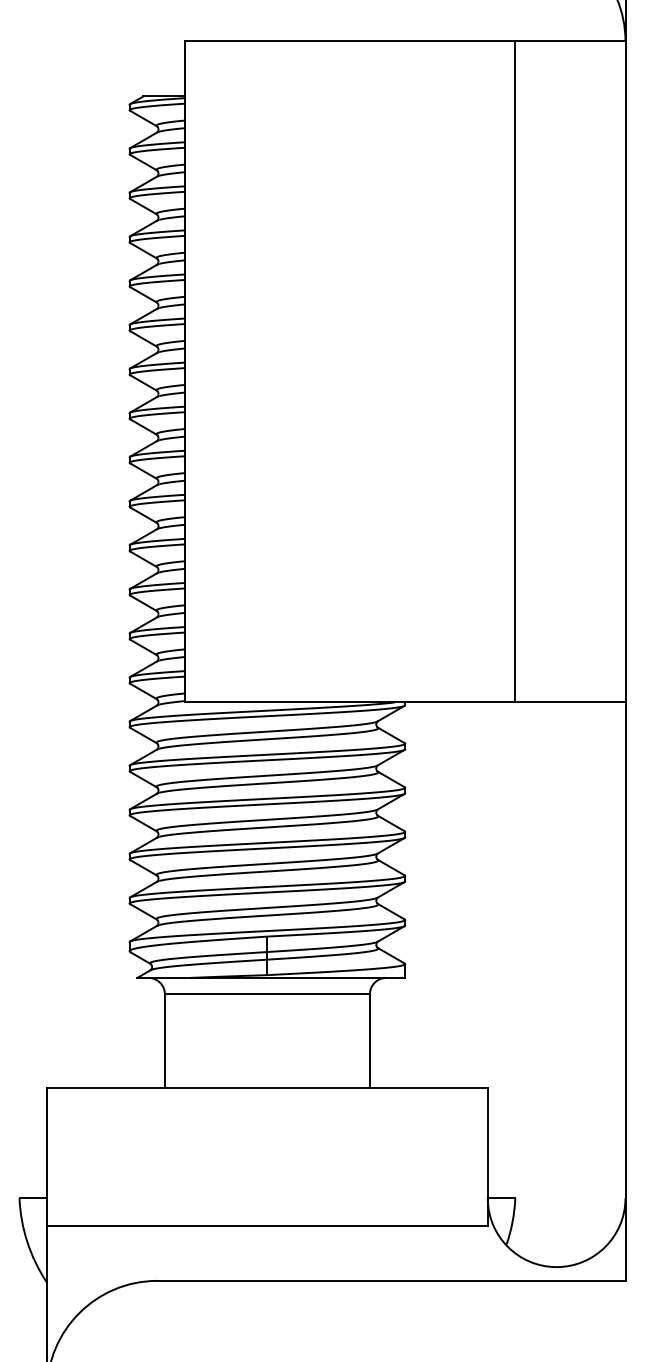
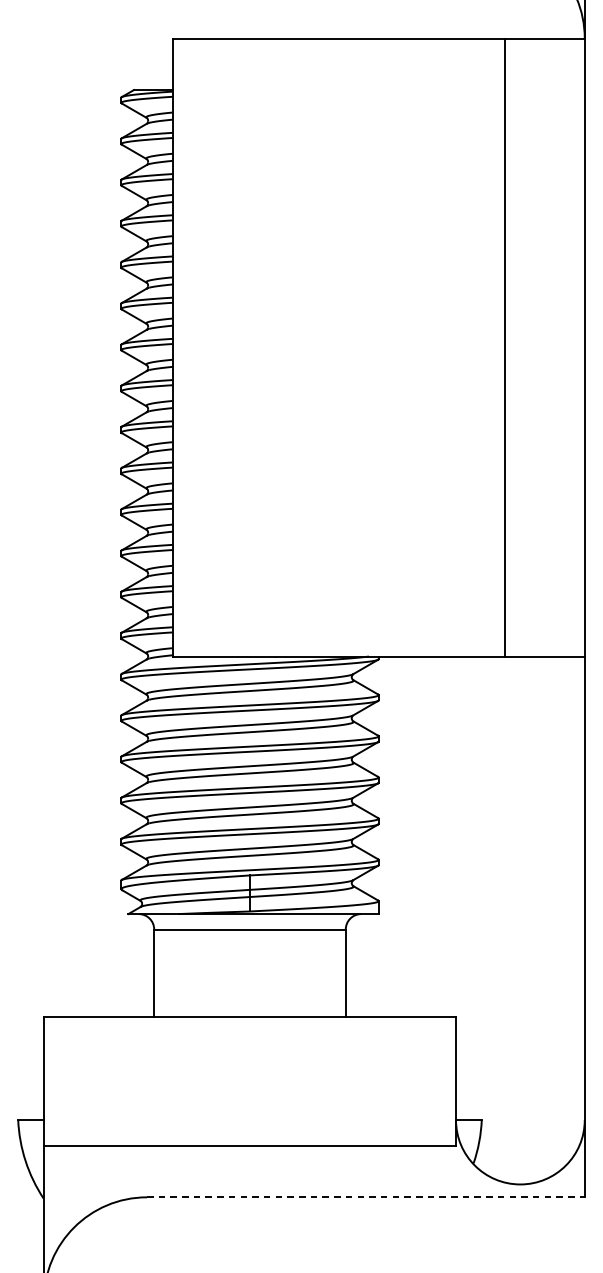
line: (515, 371) -> (505, 347), moved
line: (391, 1280) -> (366, 1196), solid -> dashed

